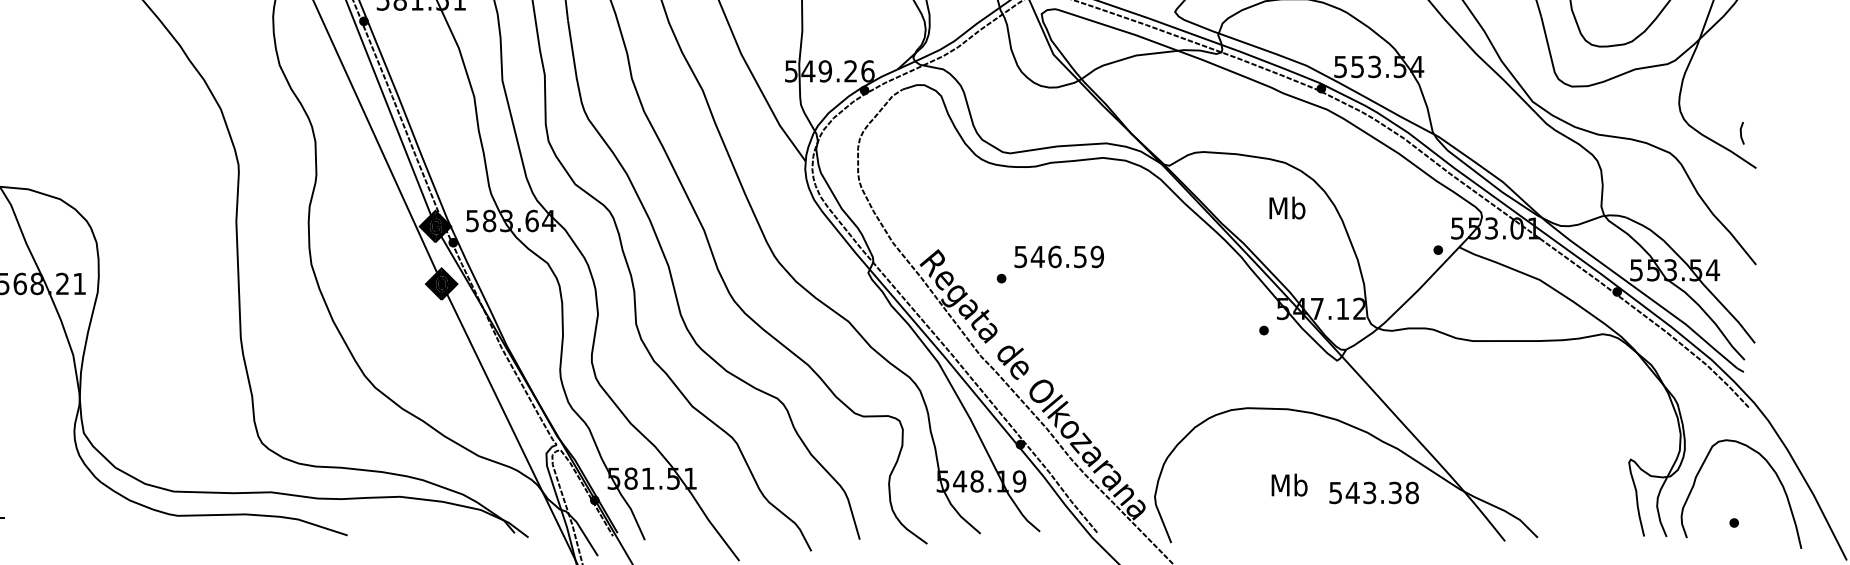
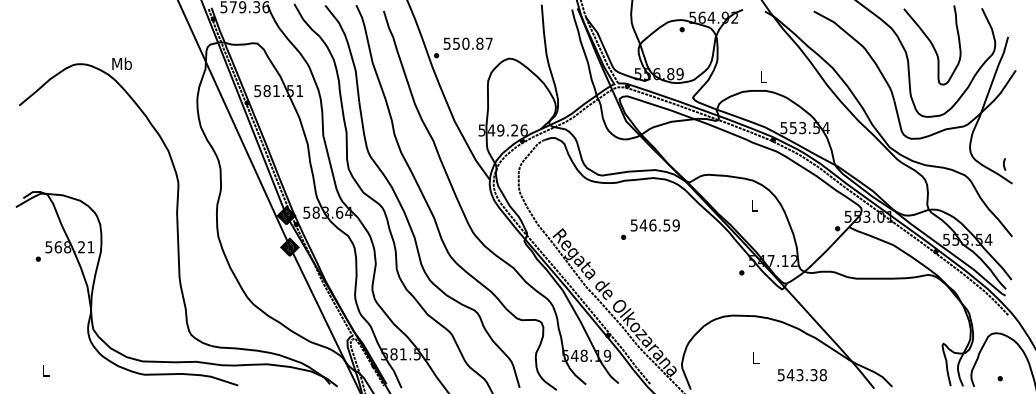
text: (1287, 207) -> (754, 205), Mb -> L
text: (1050, 264) -> (650, 229), moved
text: (1288, 484) -> (755, 357), Mb -> L
text: (1372, 493) -> (801, 375), moved

